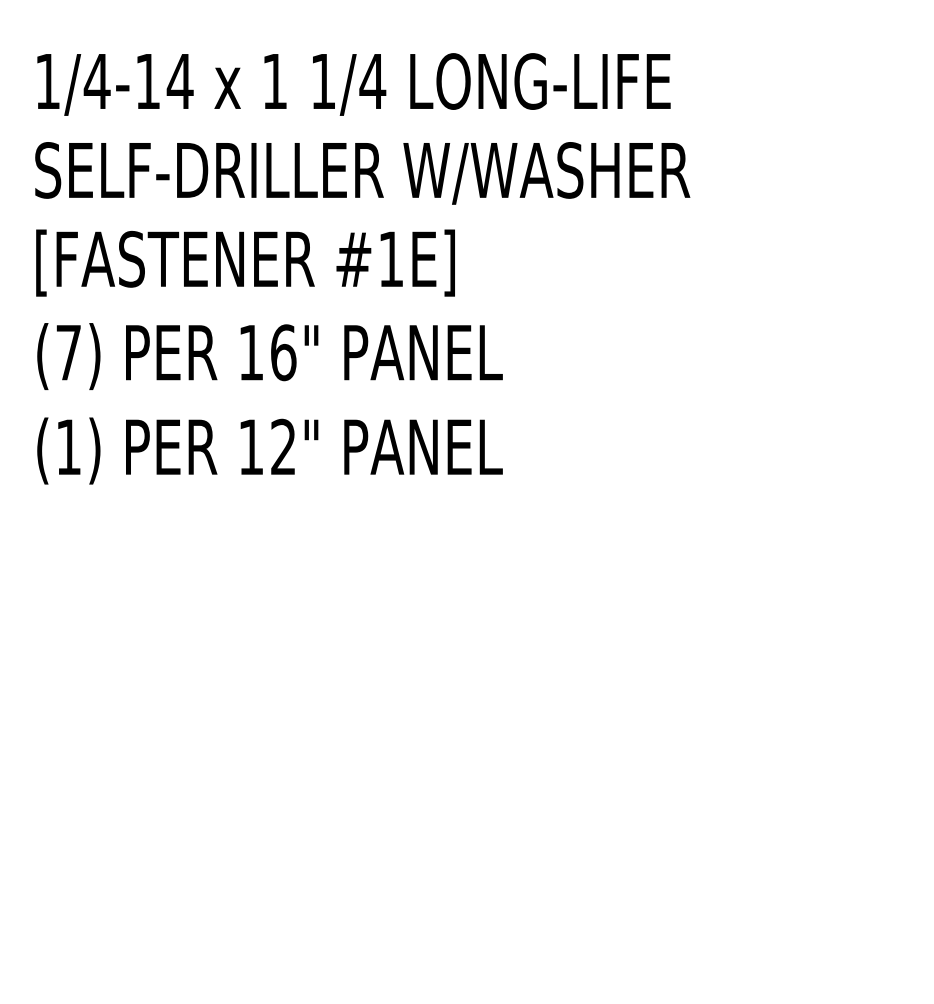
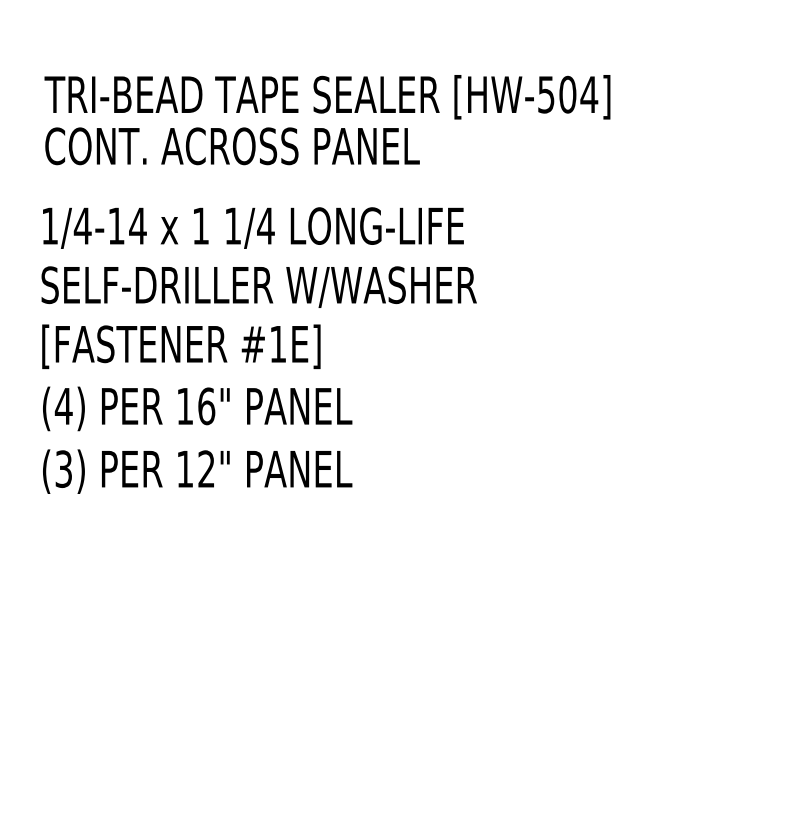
text: (68, 352) -> (63, 406), (7) -> (4)
text: (68, 446) -> (63, 468), (1) -> (3)

